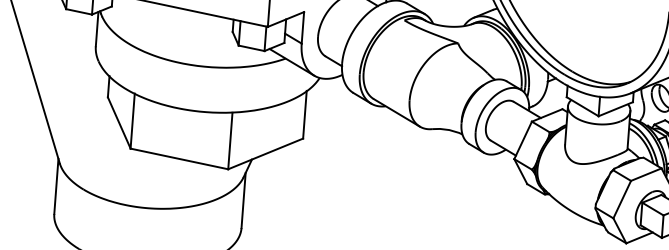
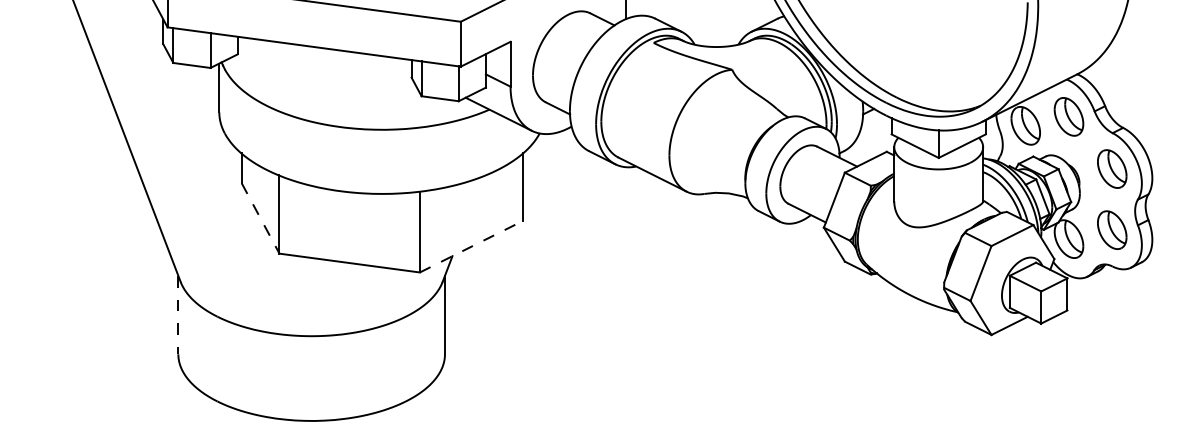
line: (119, 122) -> (260, 218), solid -> dashed
line: (265, 153) -> (471, 246), solid -> dashed
line: (56, 186) -> (178, 315), solid -> dashed

